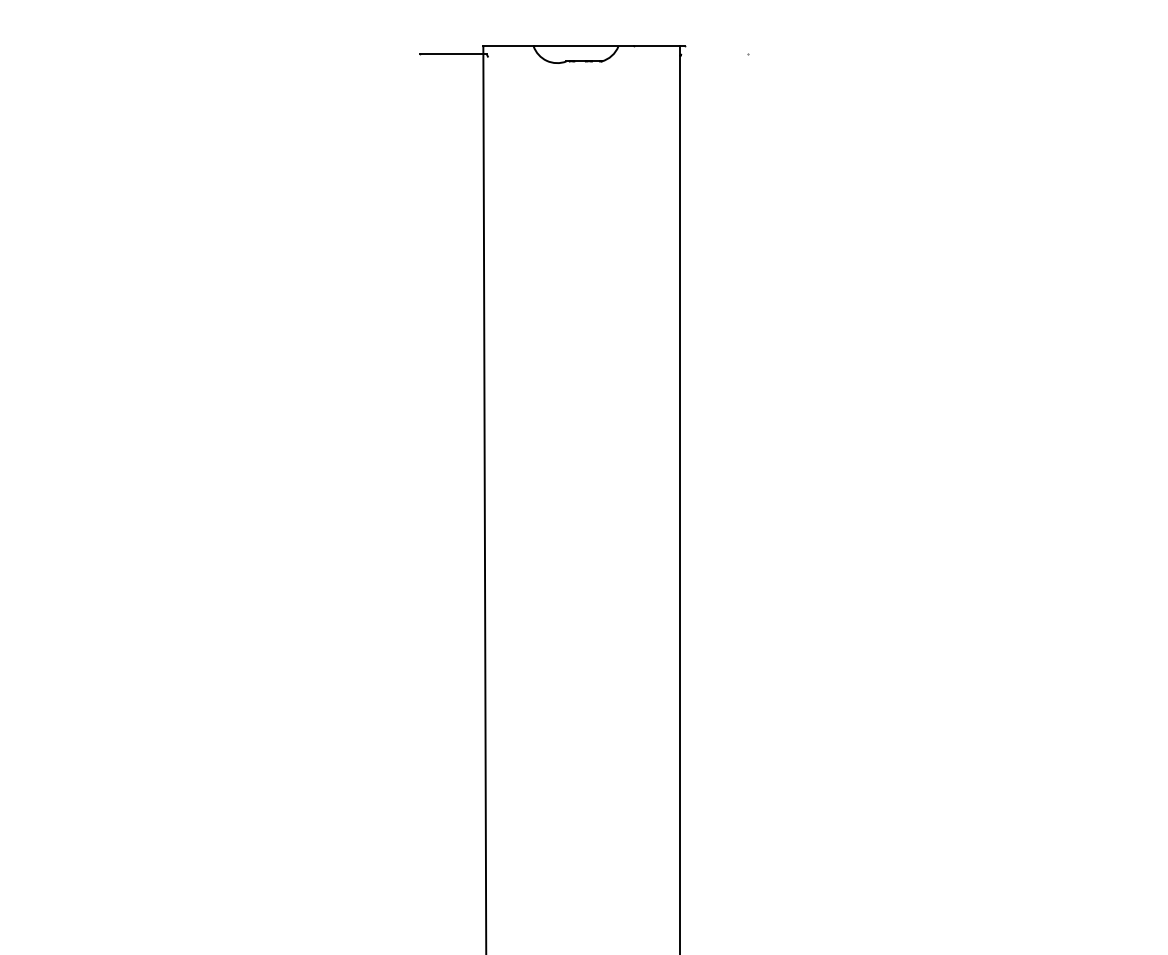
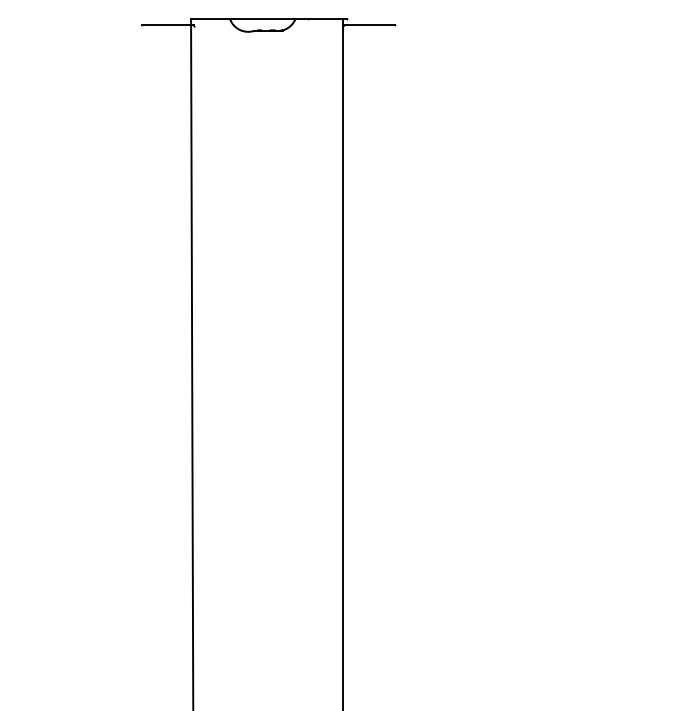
line: (714, 53) -> (369, 24), added

